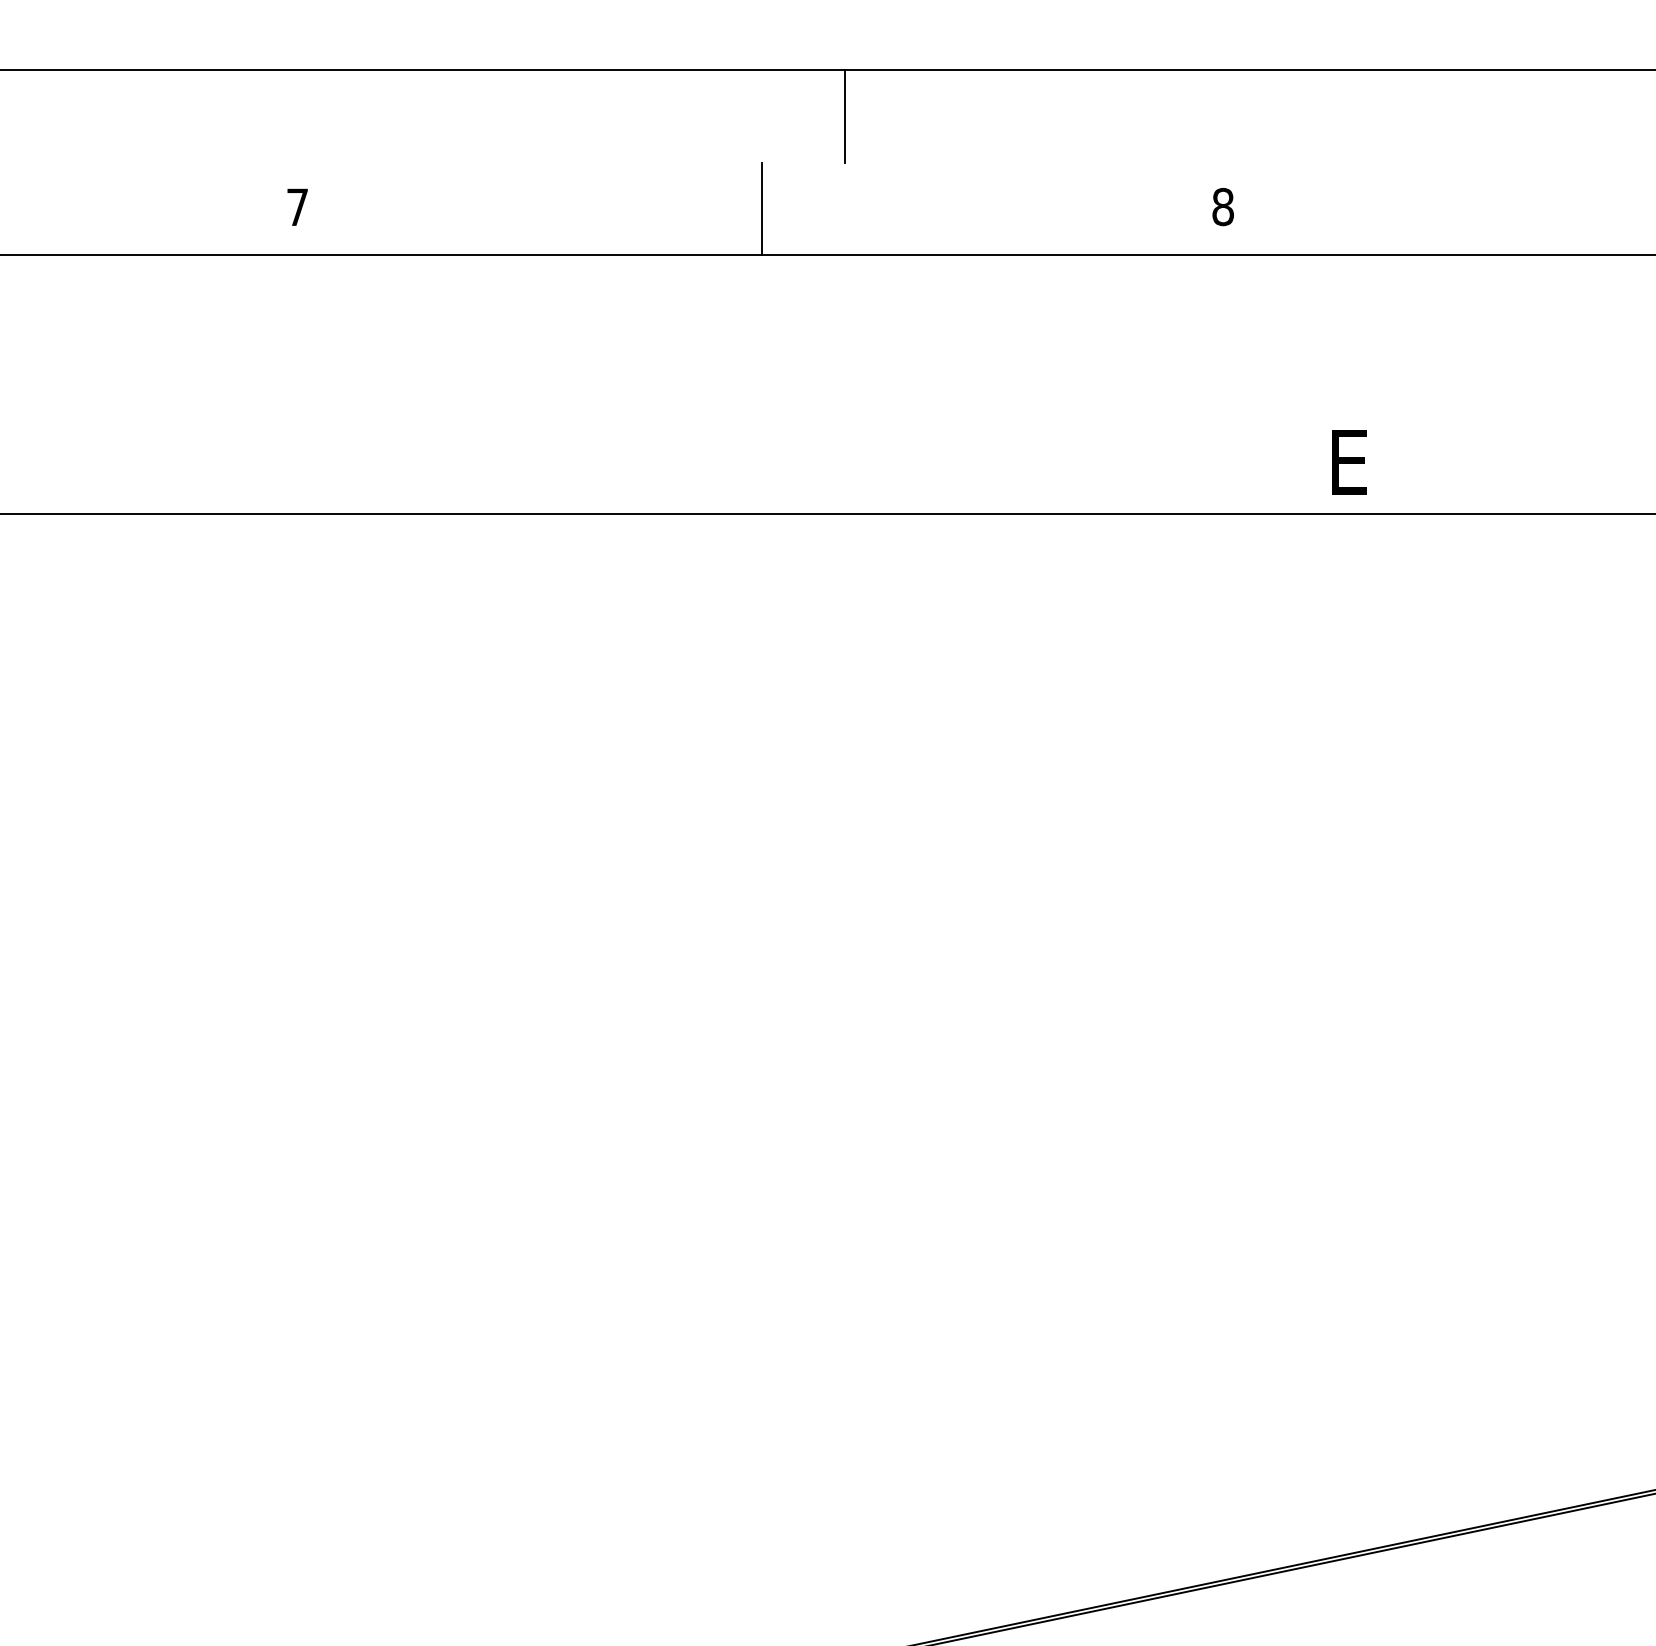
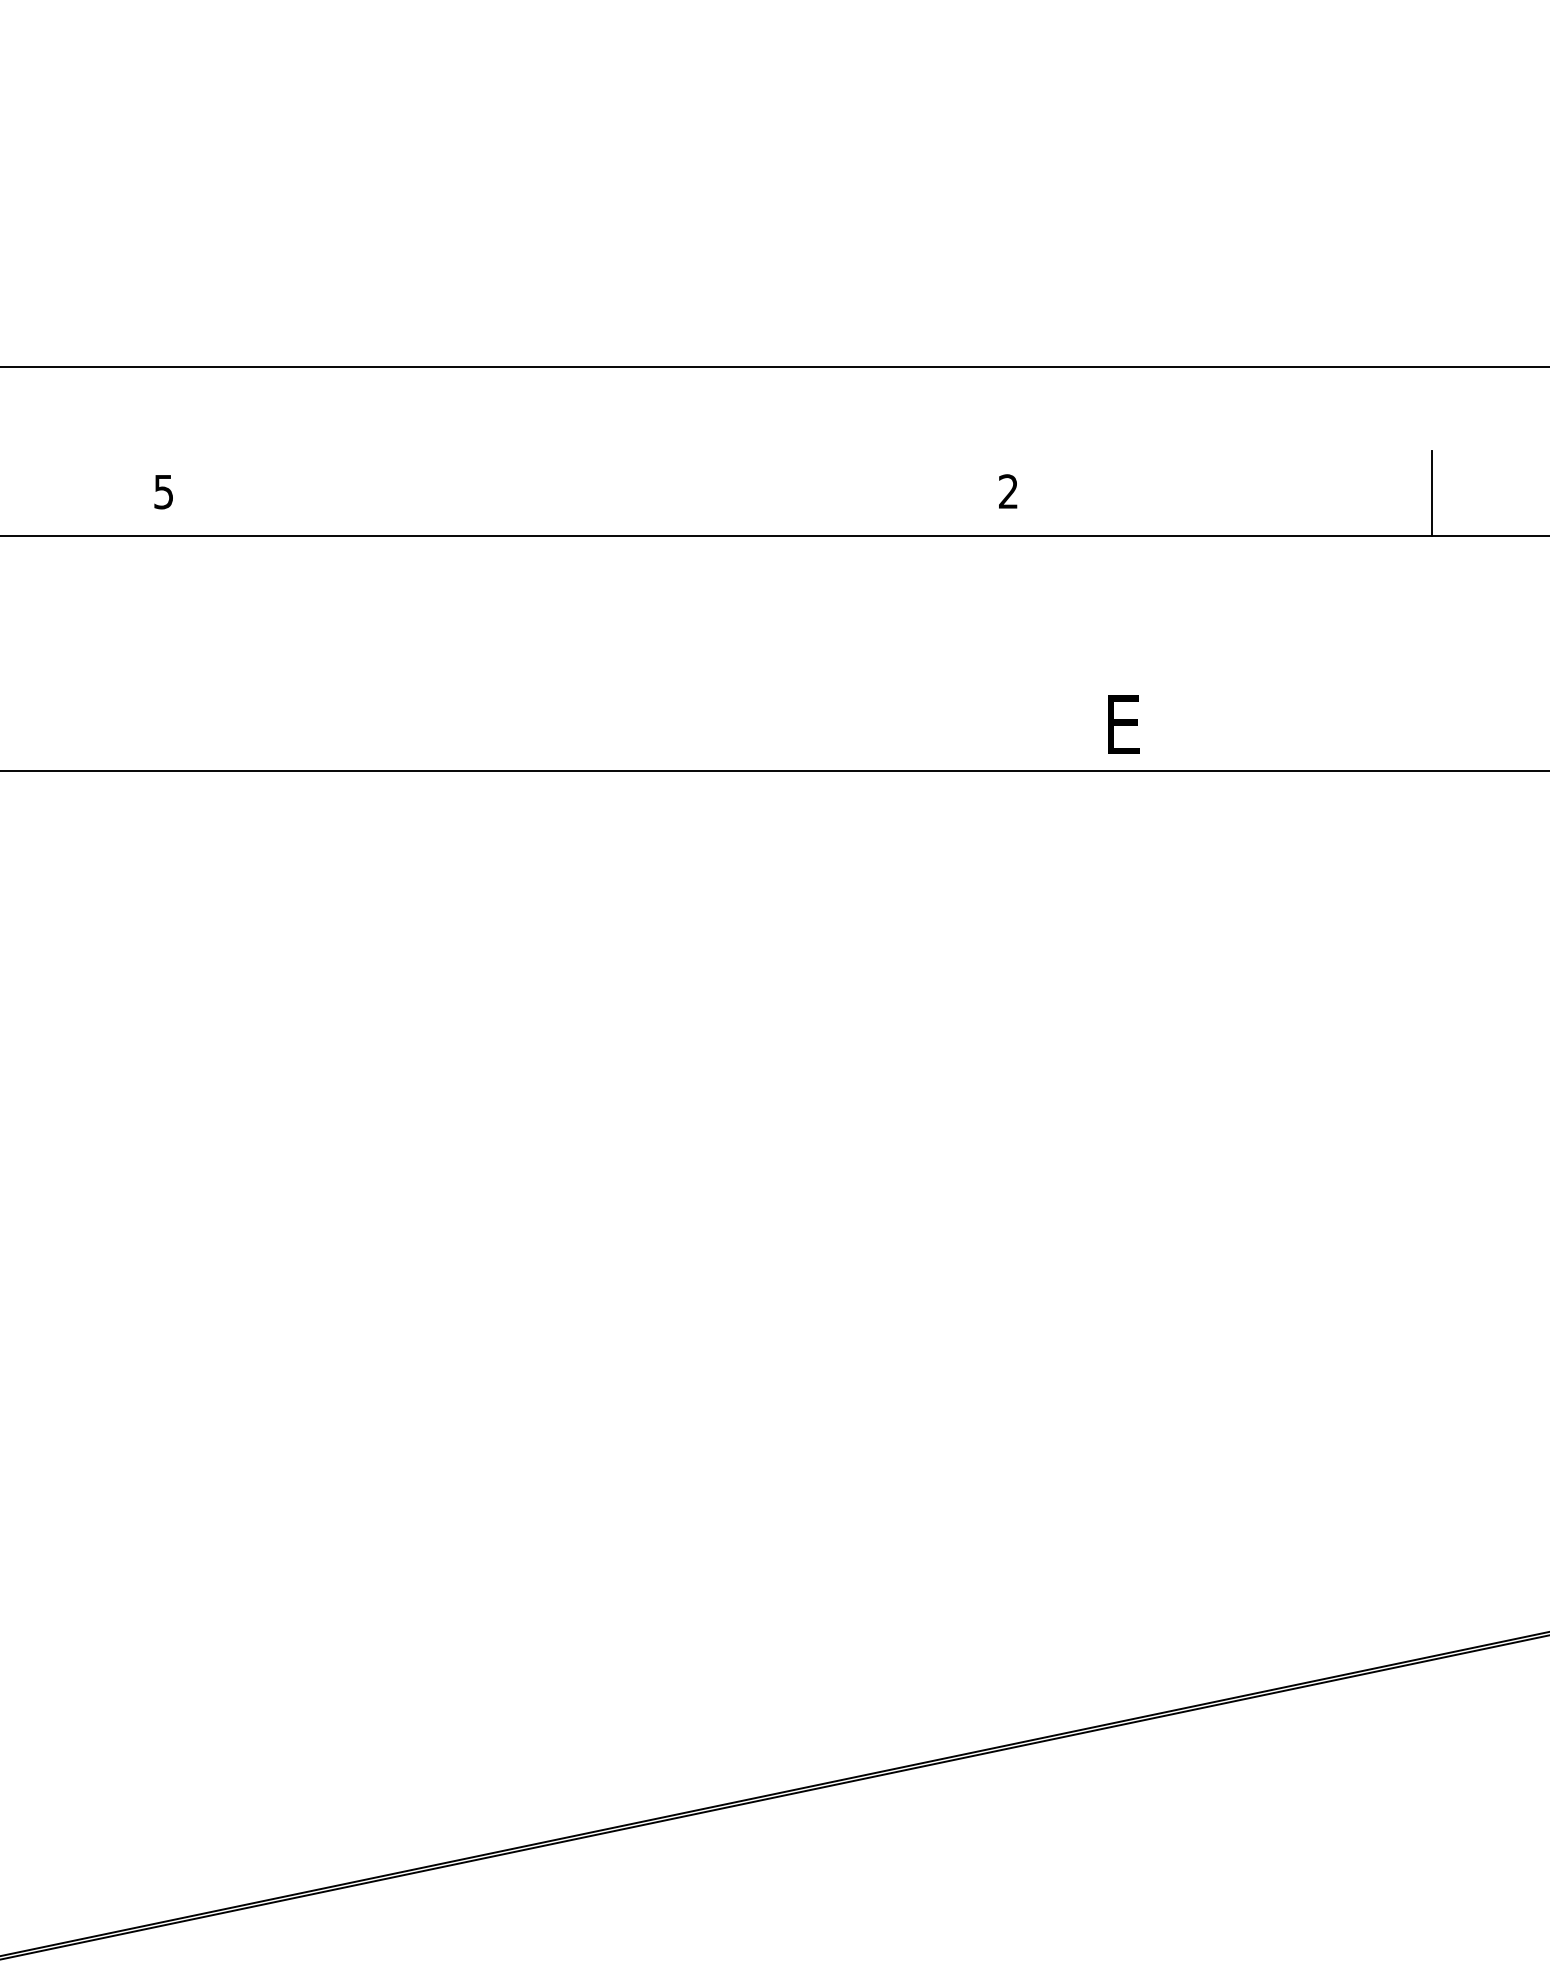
line: (845, 115) -> (663, 408), removed
text: (1223, 206) -> (1008, 491), 8 -> 2
text: (297, 207) -> (163, 492), 7 -> 5
line: (761, 209) -> (587, 493), removed

